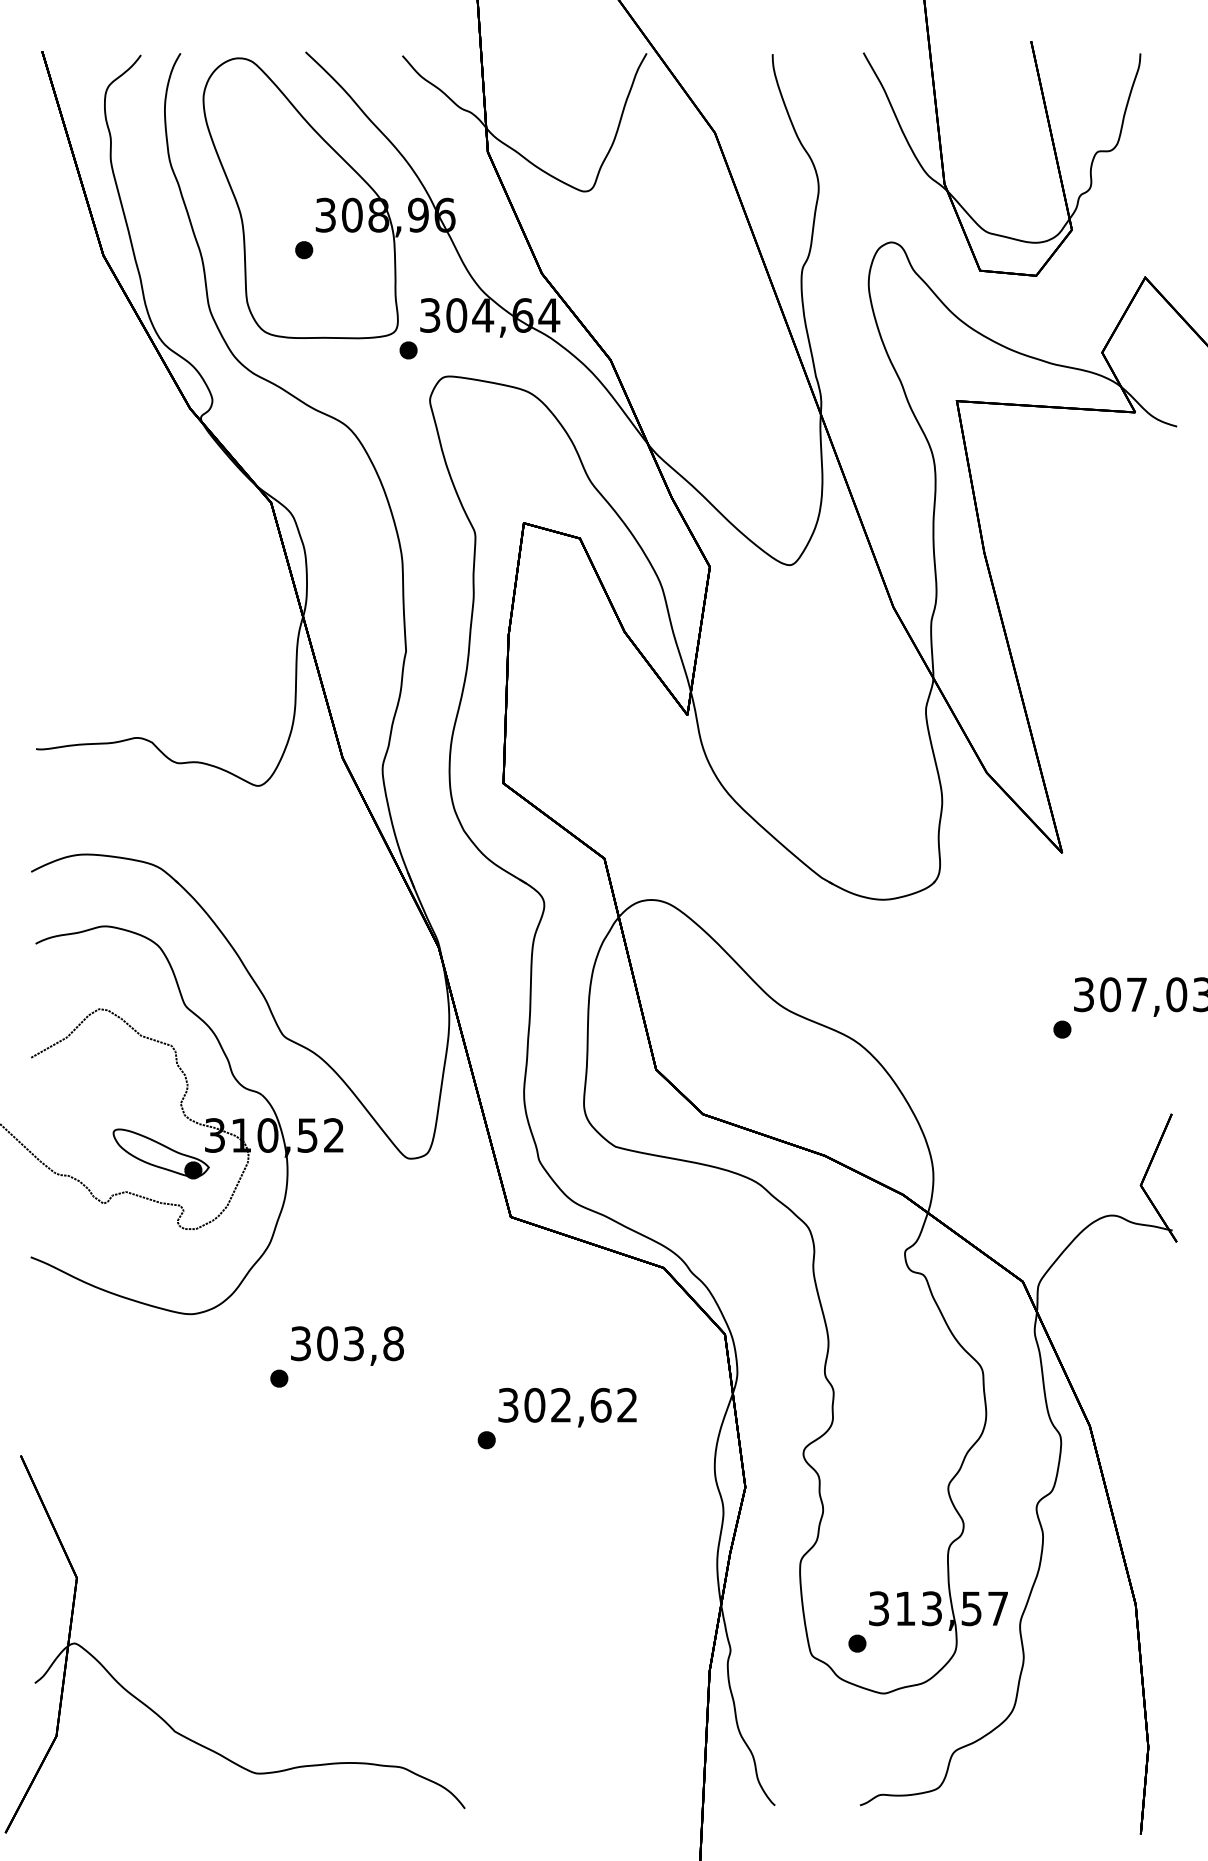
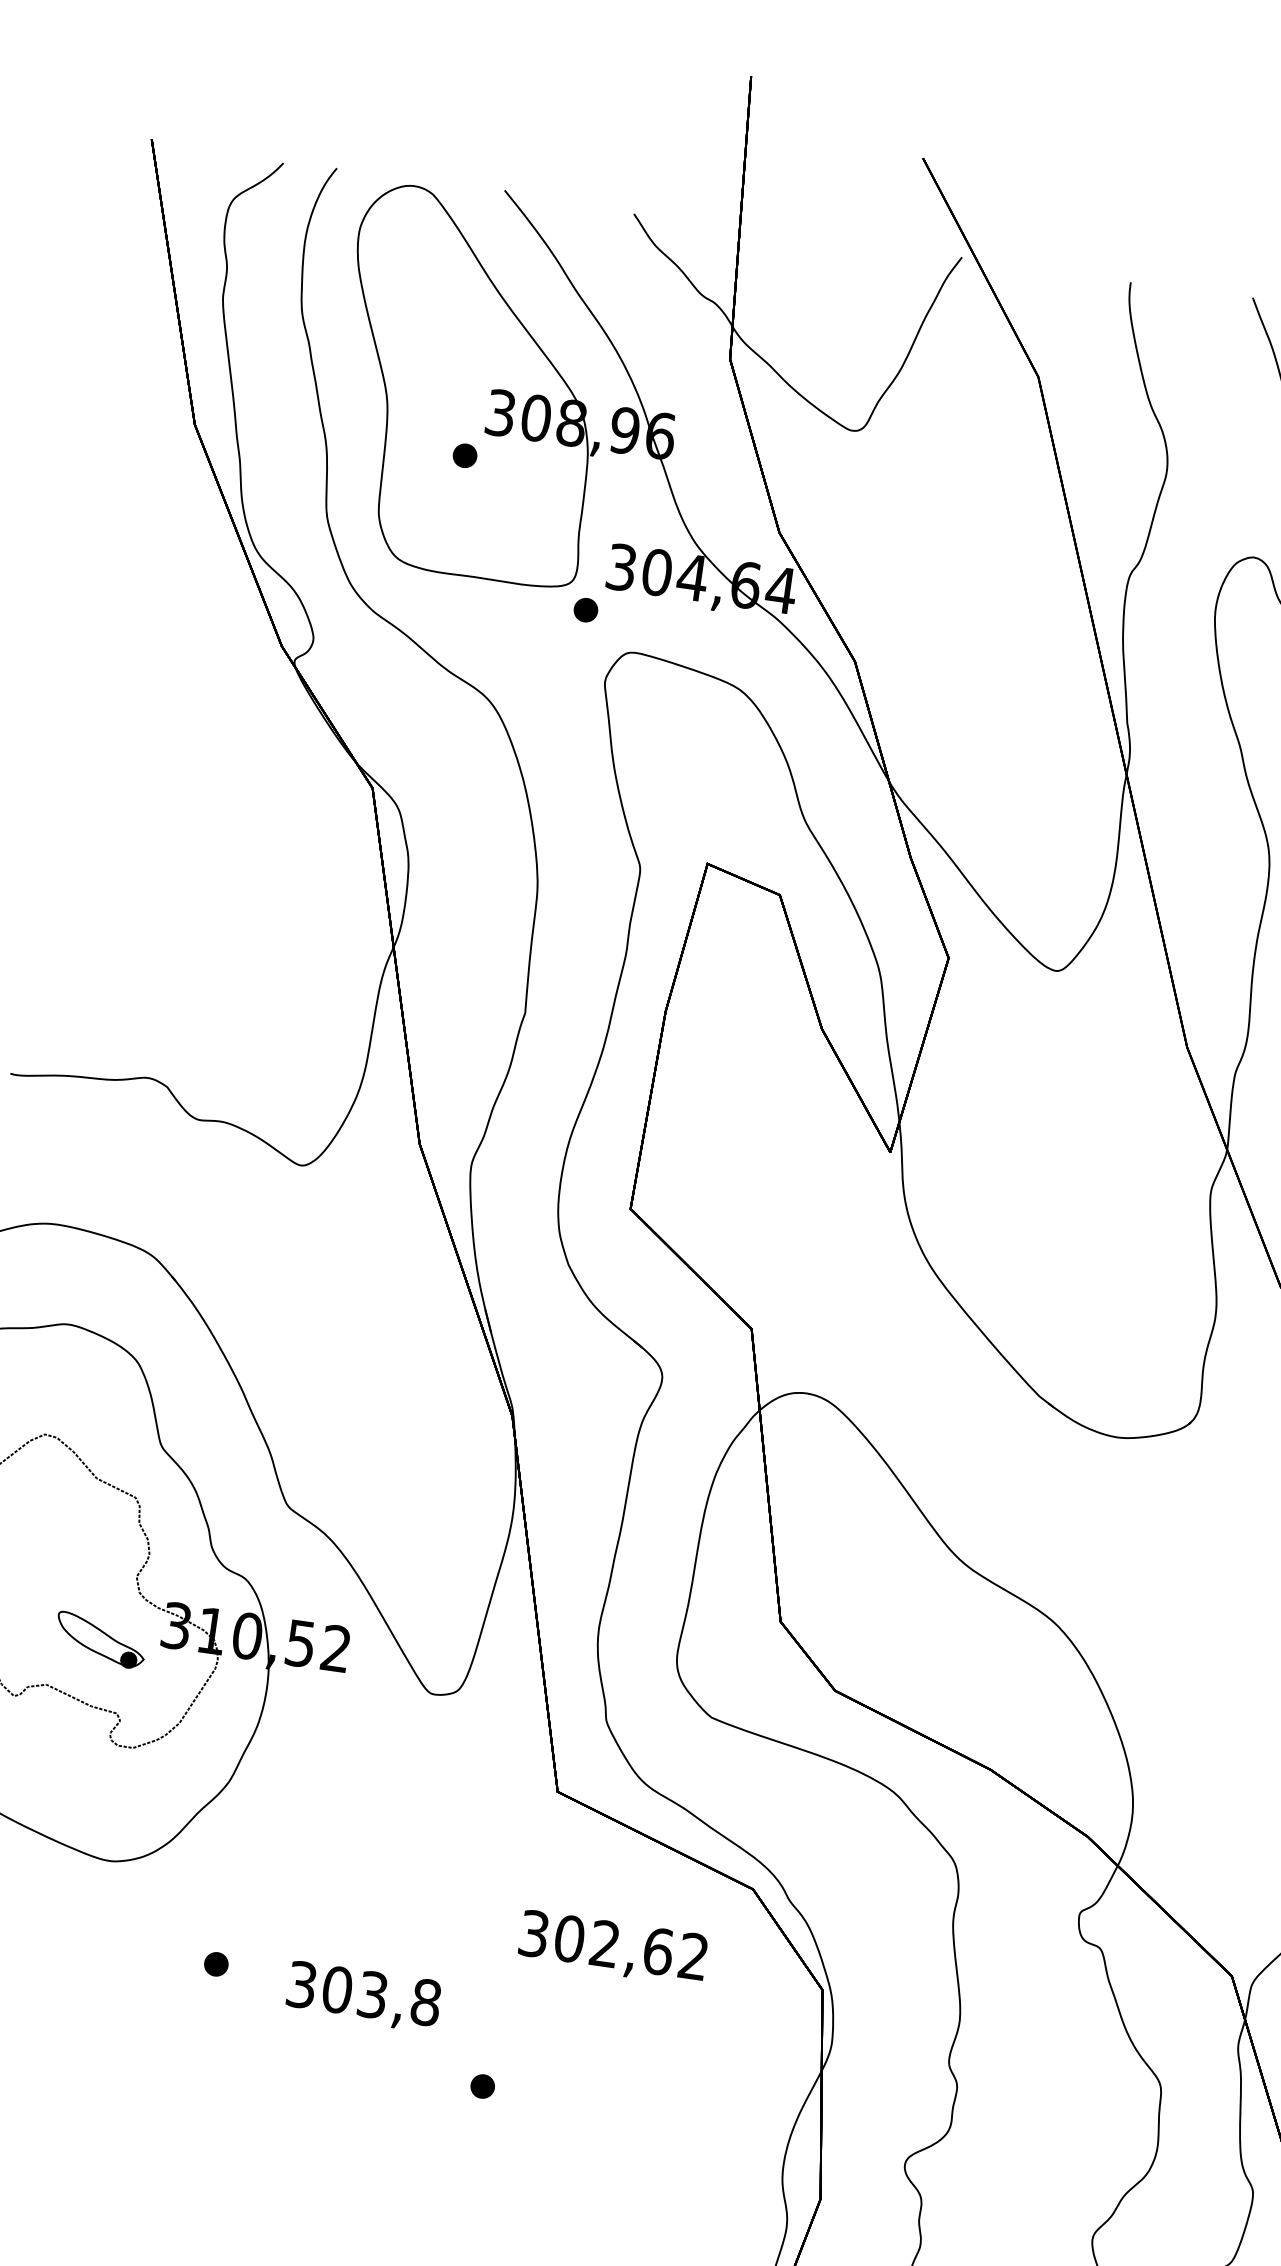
part: (160, 1153) -> (99, 1639), size x0.7
text: (347, 1345) -> (363, 1996), moved
text: (567, 1407) -> (612, 1948), moved

